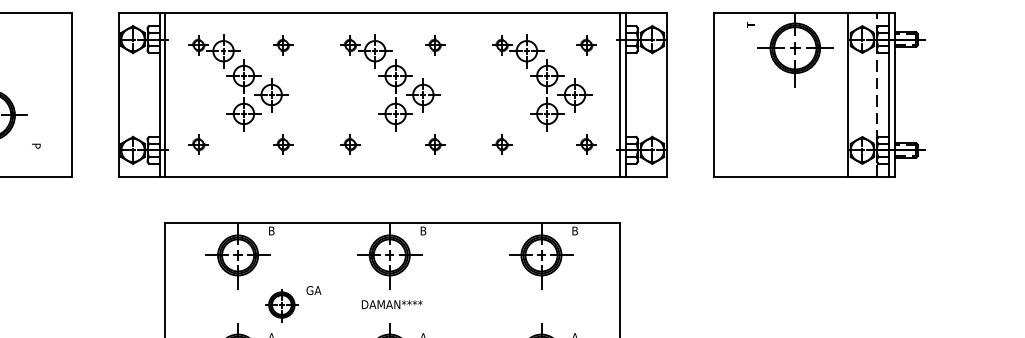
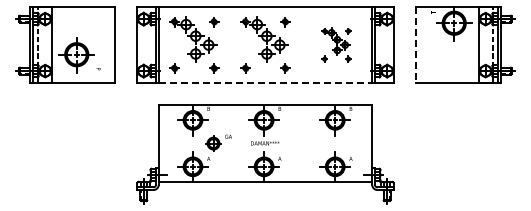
part: (544, 93) -> (336, 44), size x0.6
line: (712, 95) -> (415, 45), solid -> dashed
line: (392, 176) -> (265, 83), solid -> dashed

